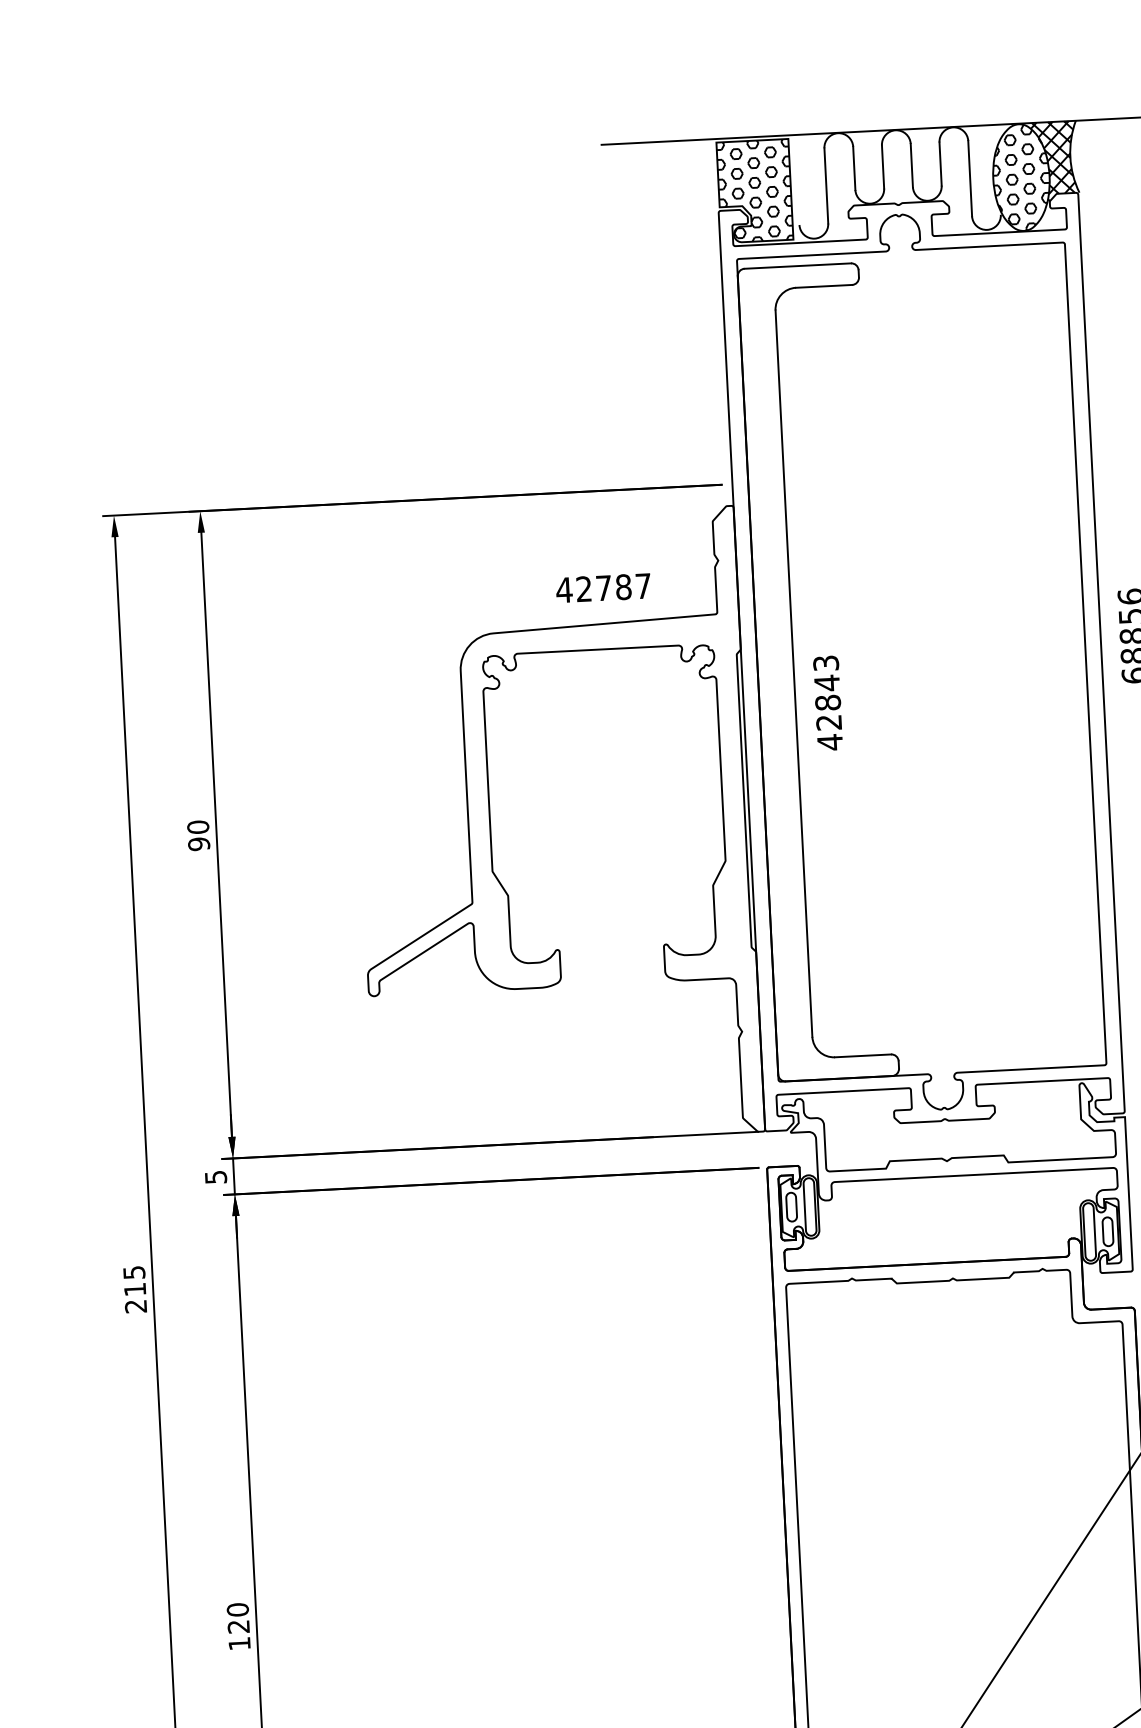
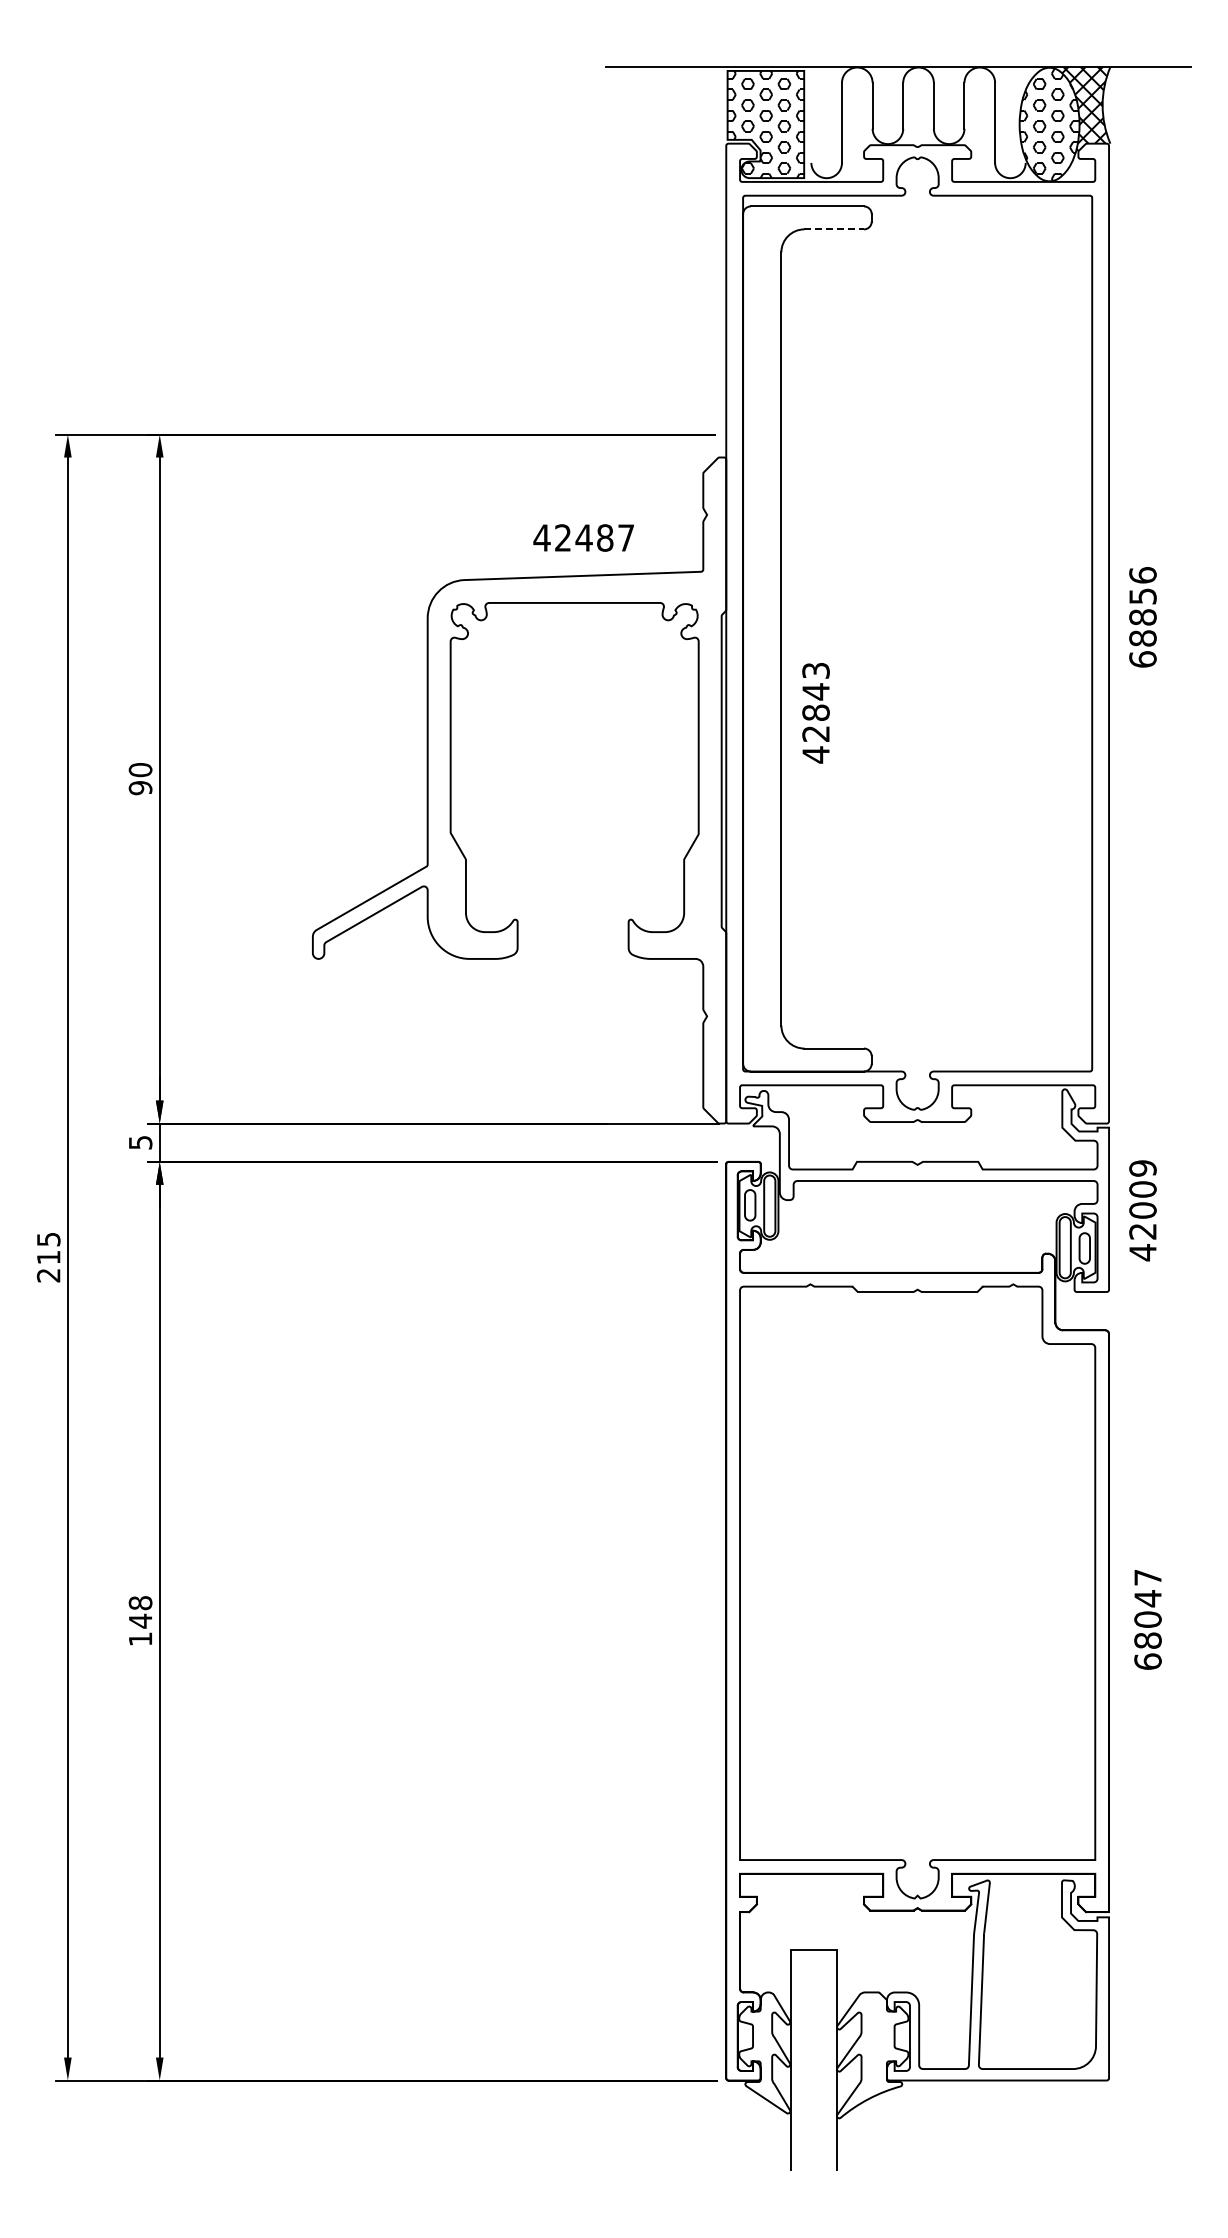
line: (824, 286) -> (834, 229), solid -> dashed
text: (603, 587) -> (583, 537), 42787 -> 42487
text: (827, 703) -> (815, 713), moved
text: (238, 1618) -> (140, 1612), 120 -> 148

